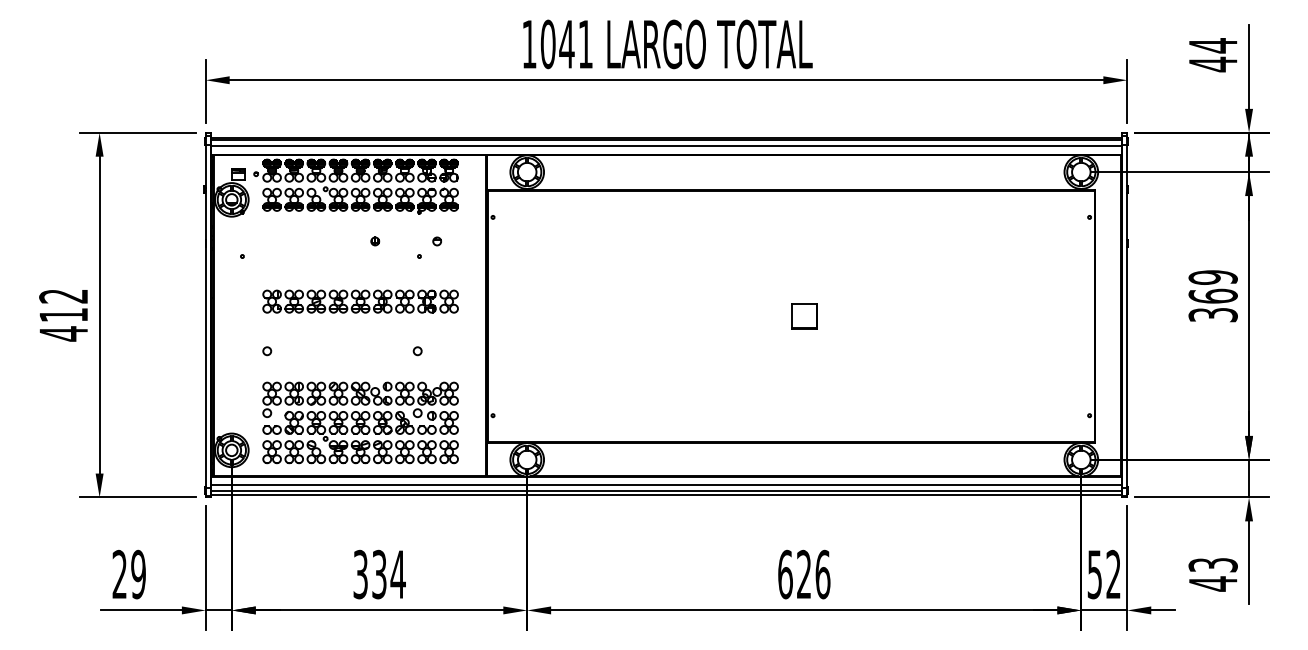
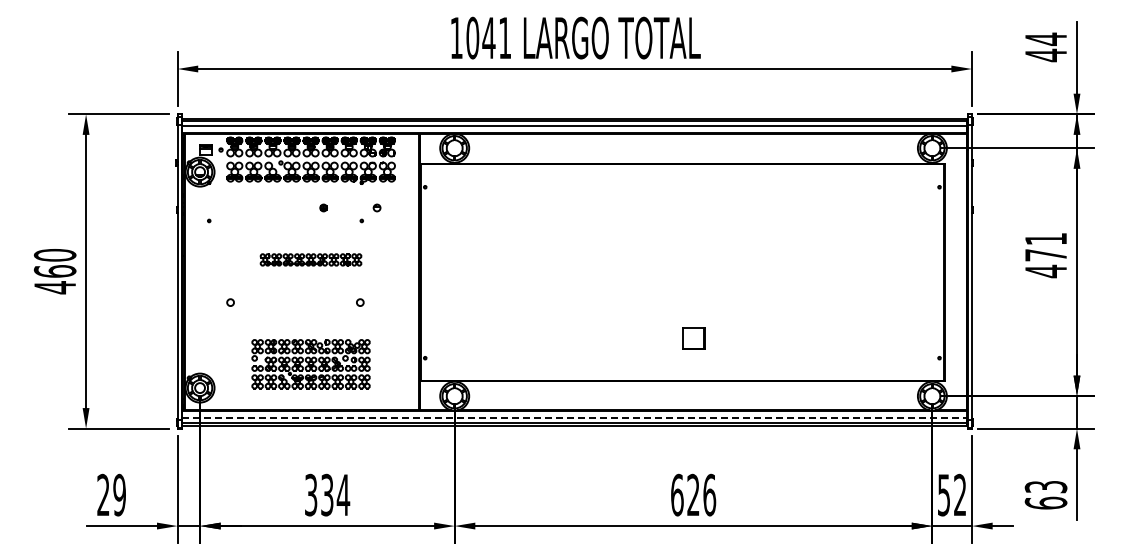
text: (1212, 296) -> (1045, 255), 369 -> 471
part: (359, 301) -> (310, 259), size x0.6
text: (62, 305) -> (54, 263), 412 -> 460
part: (804, 316) -> (693, 338), moved
part: (359, 421) -> (310, 363), size x0.7
line: (666, 485) -> (574, 418), solid -> dashed
text: (1212, 583) -> (1045, 502), 43 -> 63

